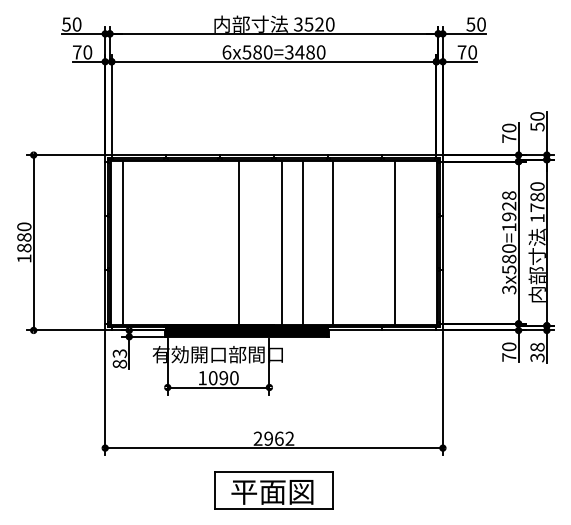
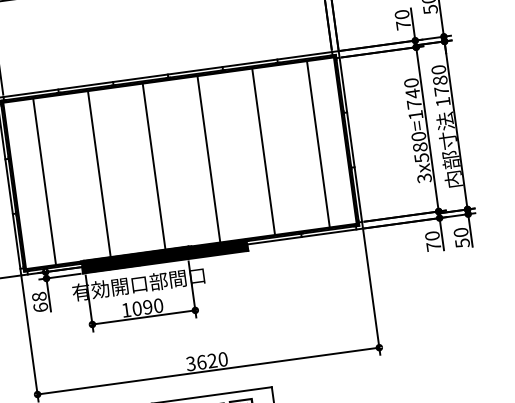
text: (509, 206) -> (413, 93), 3x580=1928 -> 3x580=1740
line: (123, 242) -> (44, 181), moved
line: (239, 242) -> (99, 174), moved
line: (281, 242) -> (154, 166), moved
line: (332, 242) -> (263, 151), moved
line: (394, 242) -> (318, 144), moved
text: (537, 351) -> (461, 236), 38 -> 50
text: (119, 358) -> (39, 301), 83 -> 68
text: (273, 438) -> (206, 361), 2962 -> 3620

